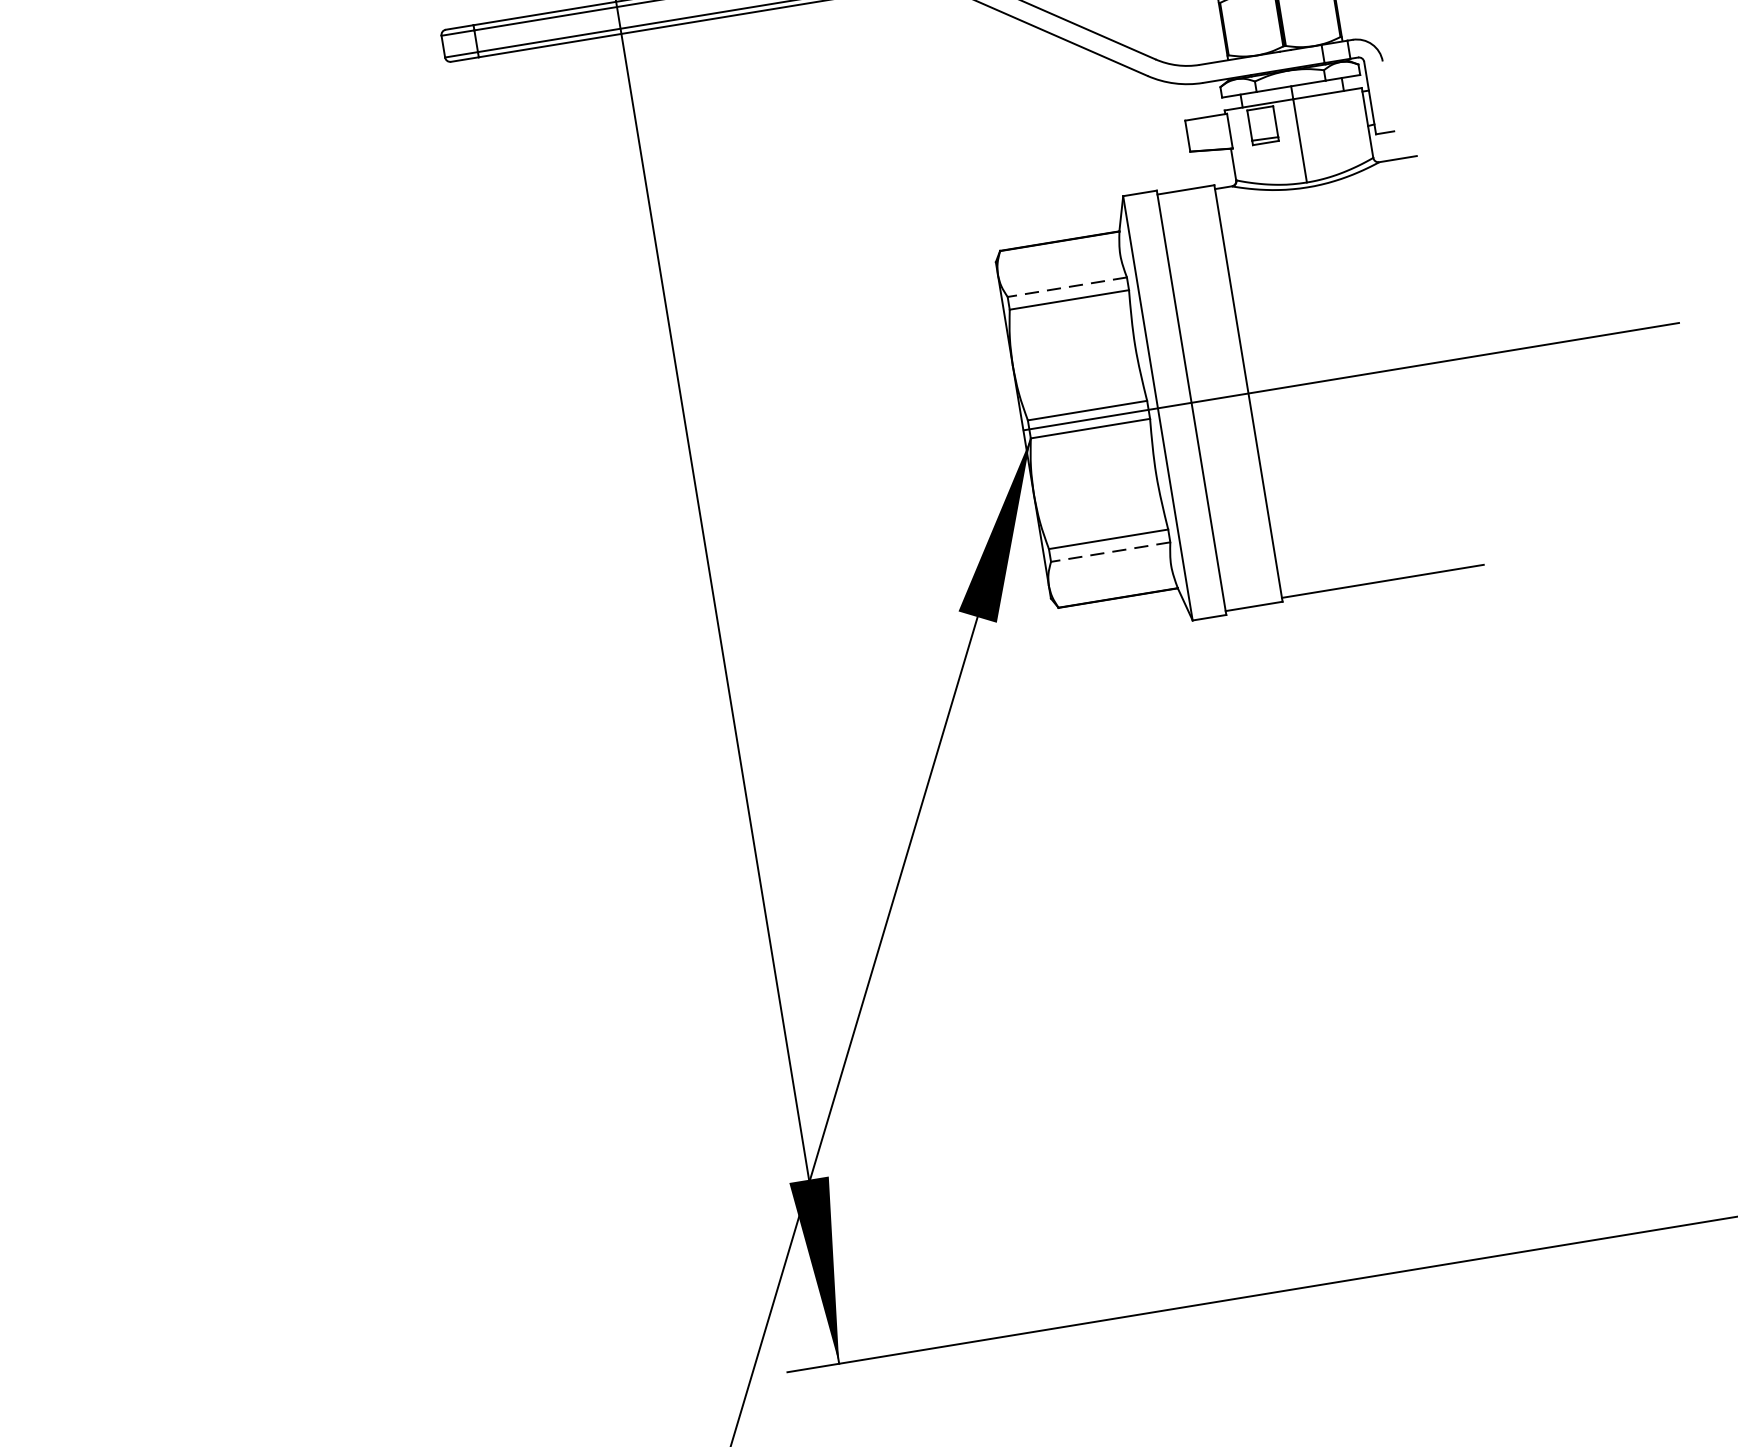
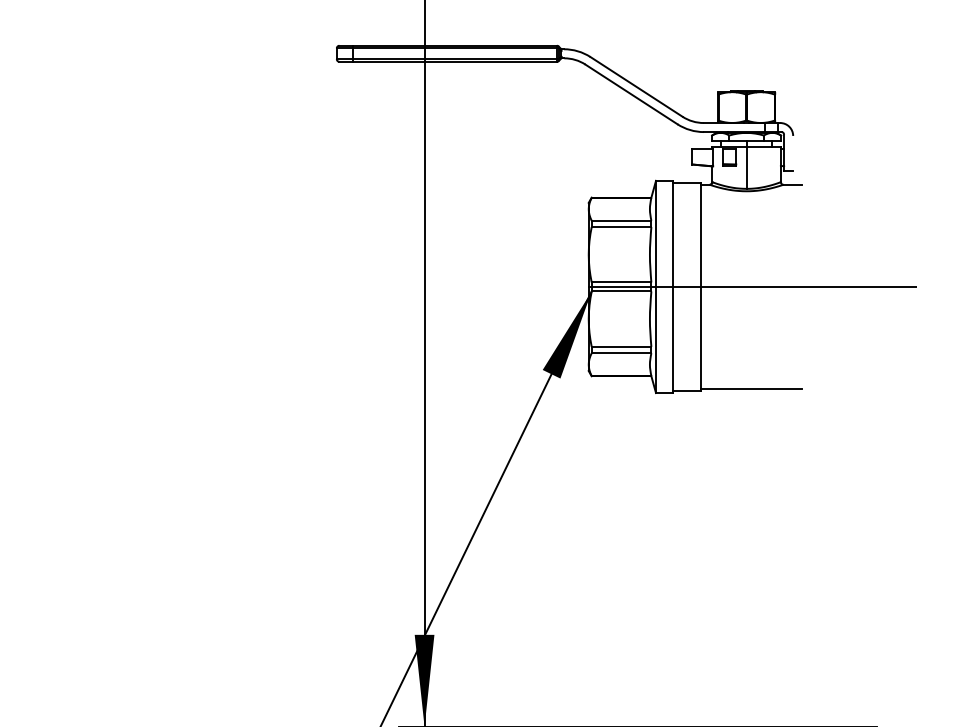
line: (1067, 286) -> (621, 220), dashed -> solid
line: (1110, 552) -> (621, 353), dashed -> solid

